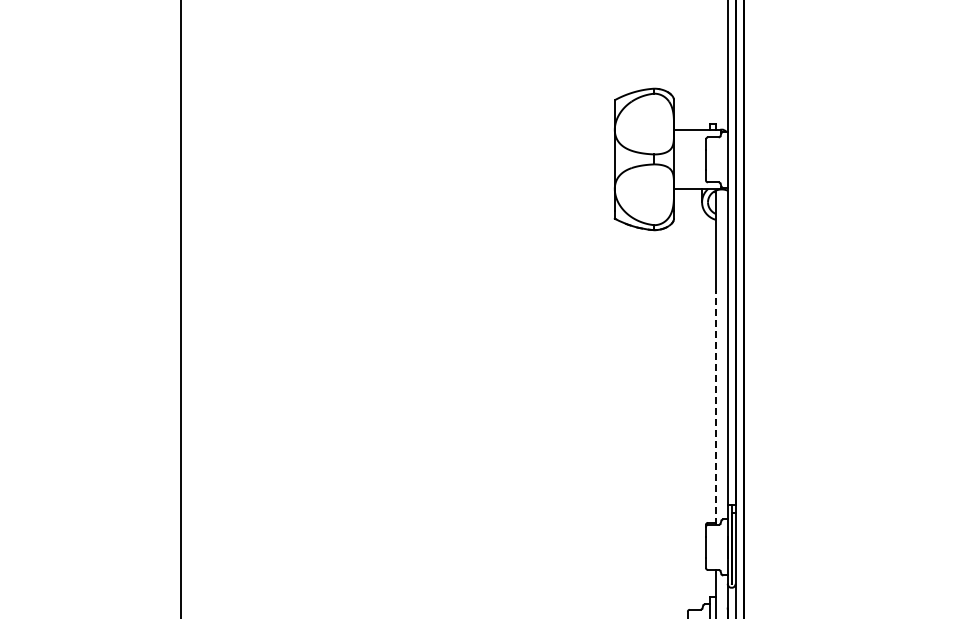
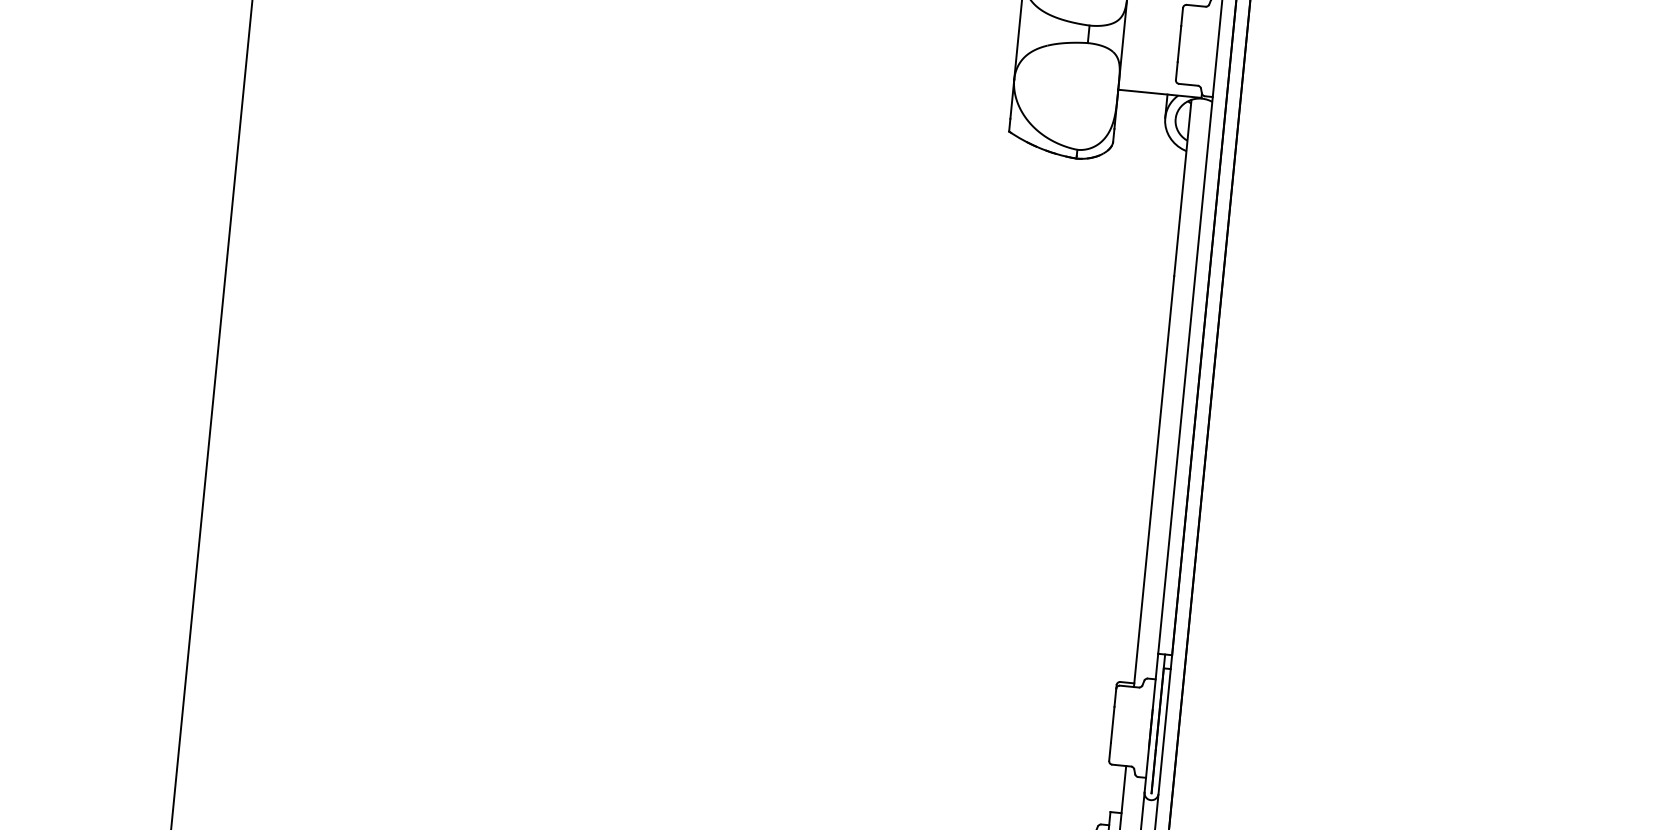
line: (715, 408) -> (1153, 482), dashed -> solid

